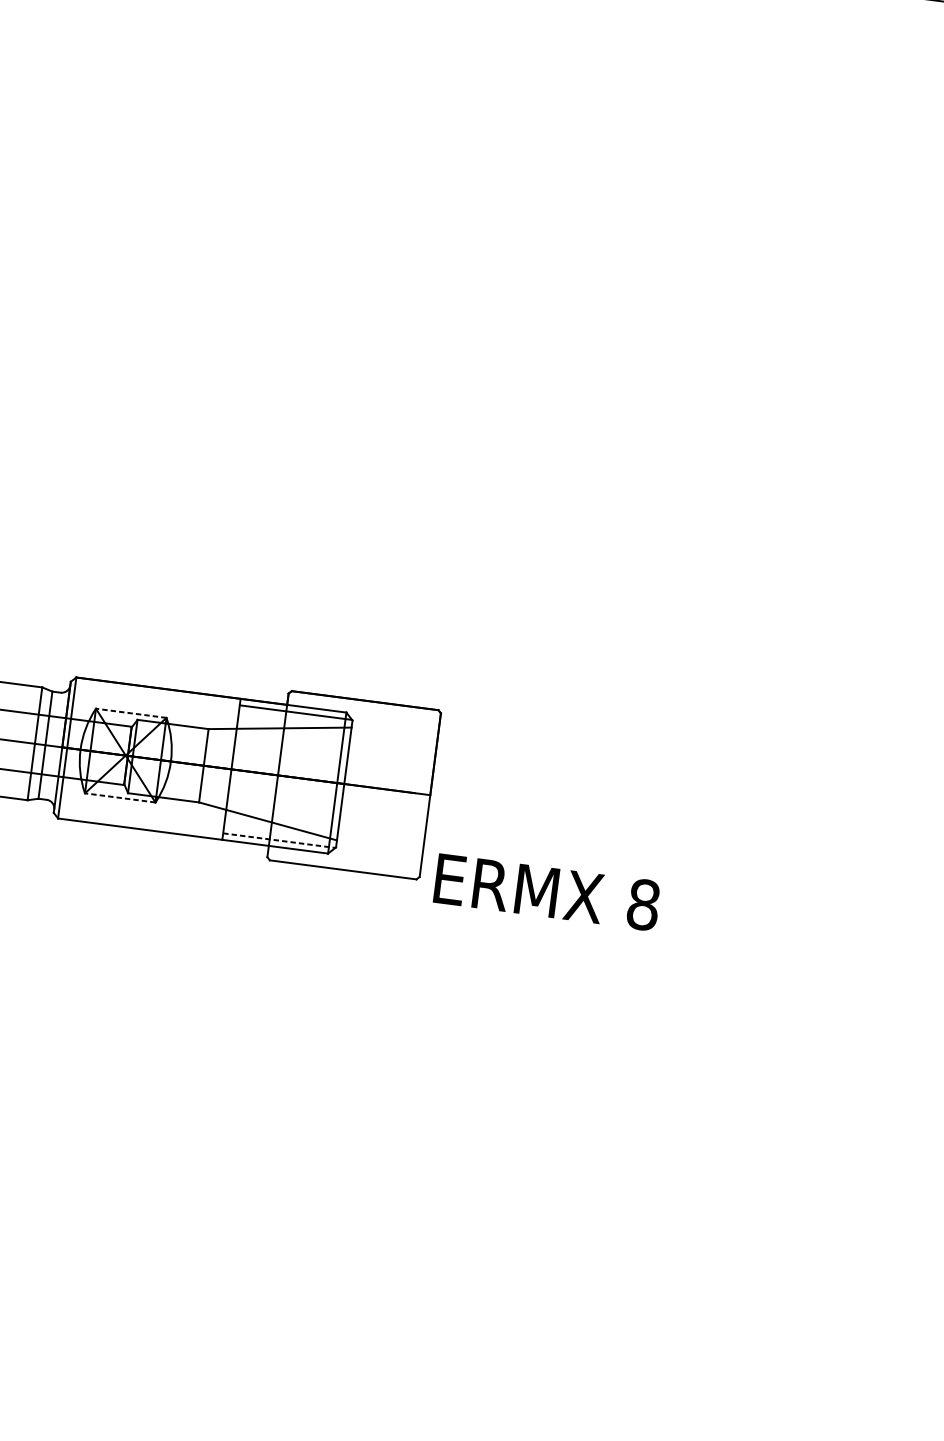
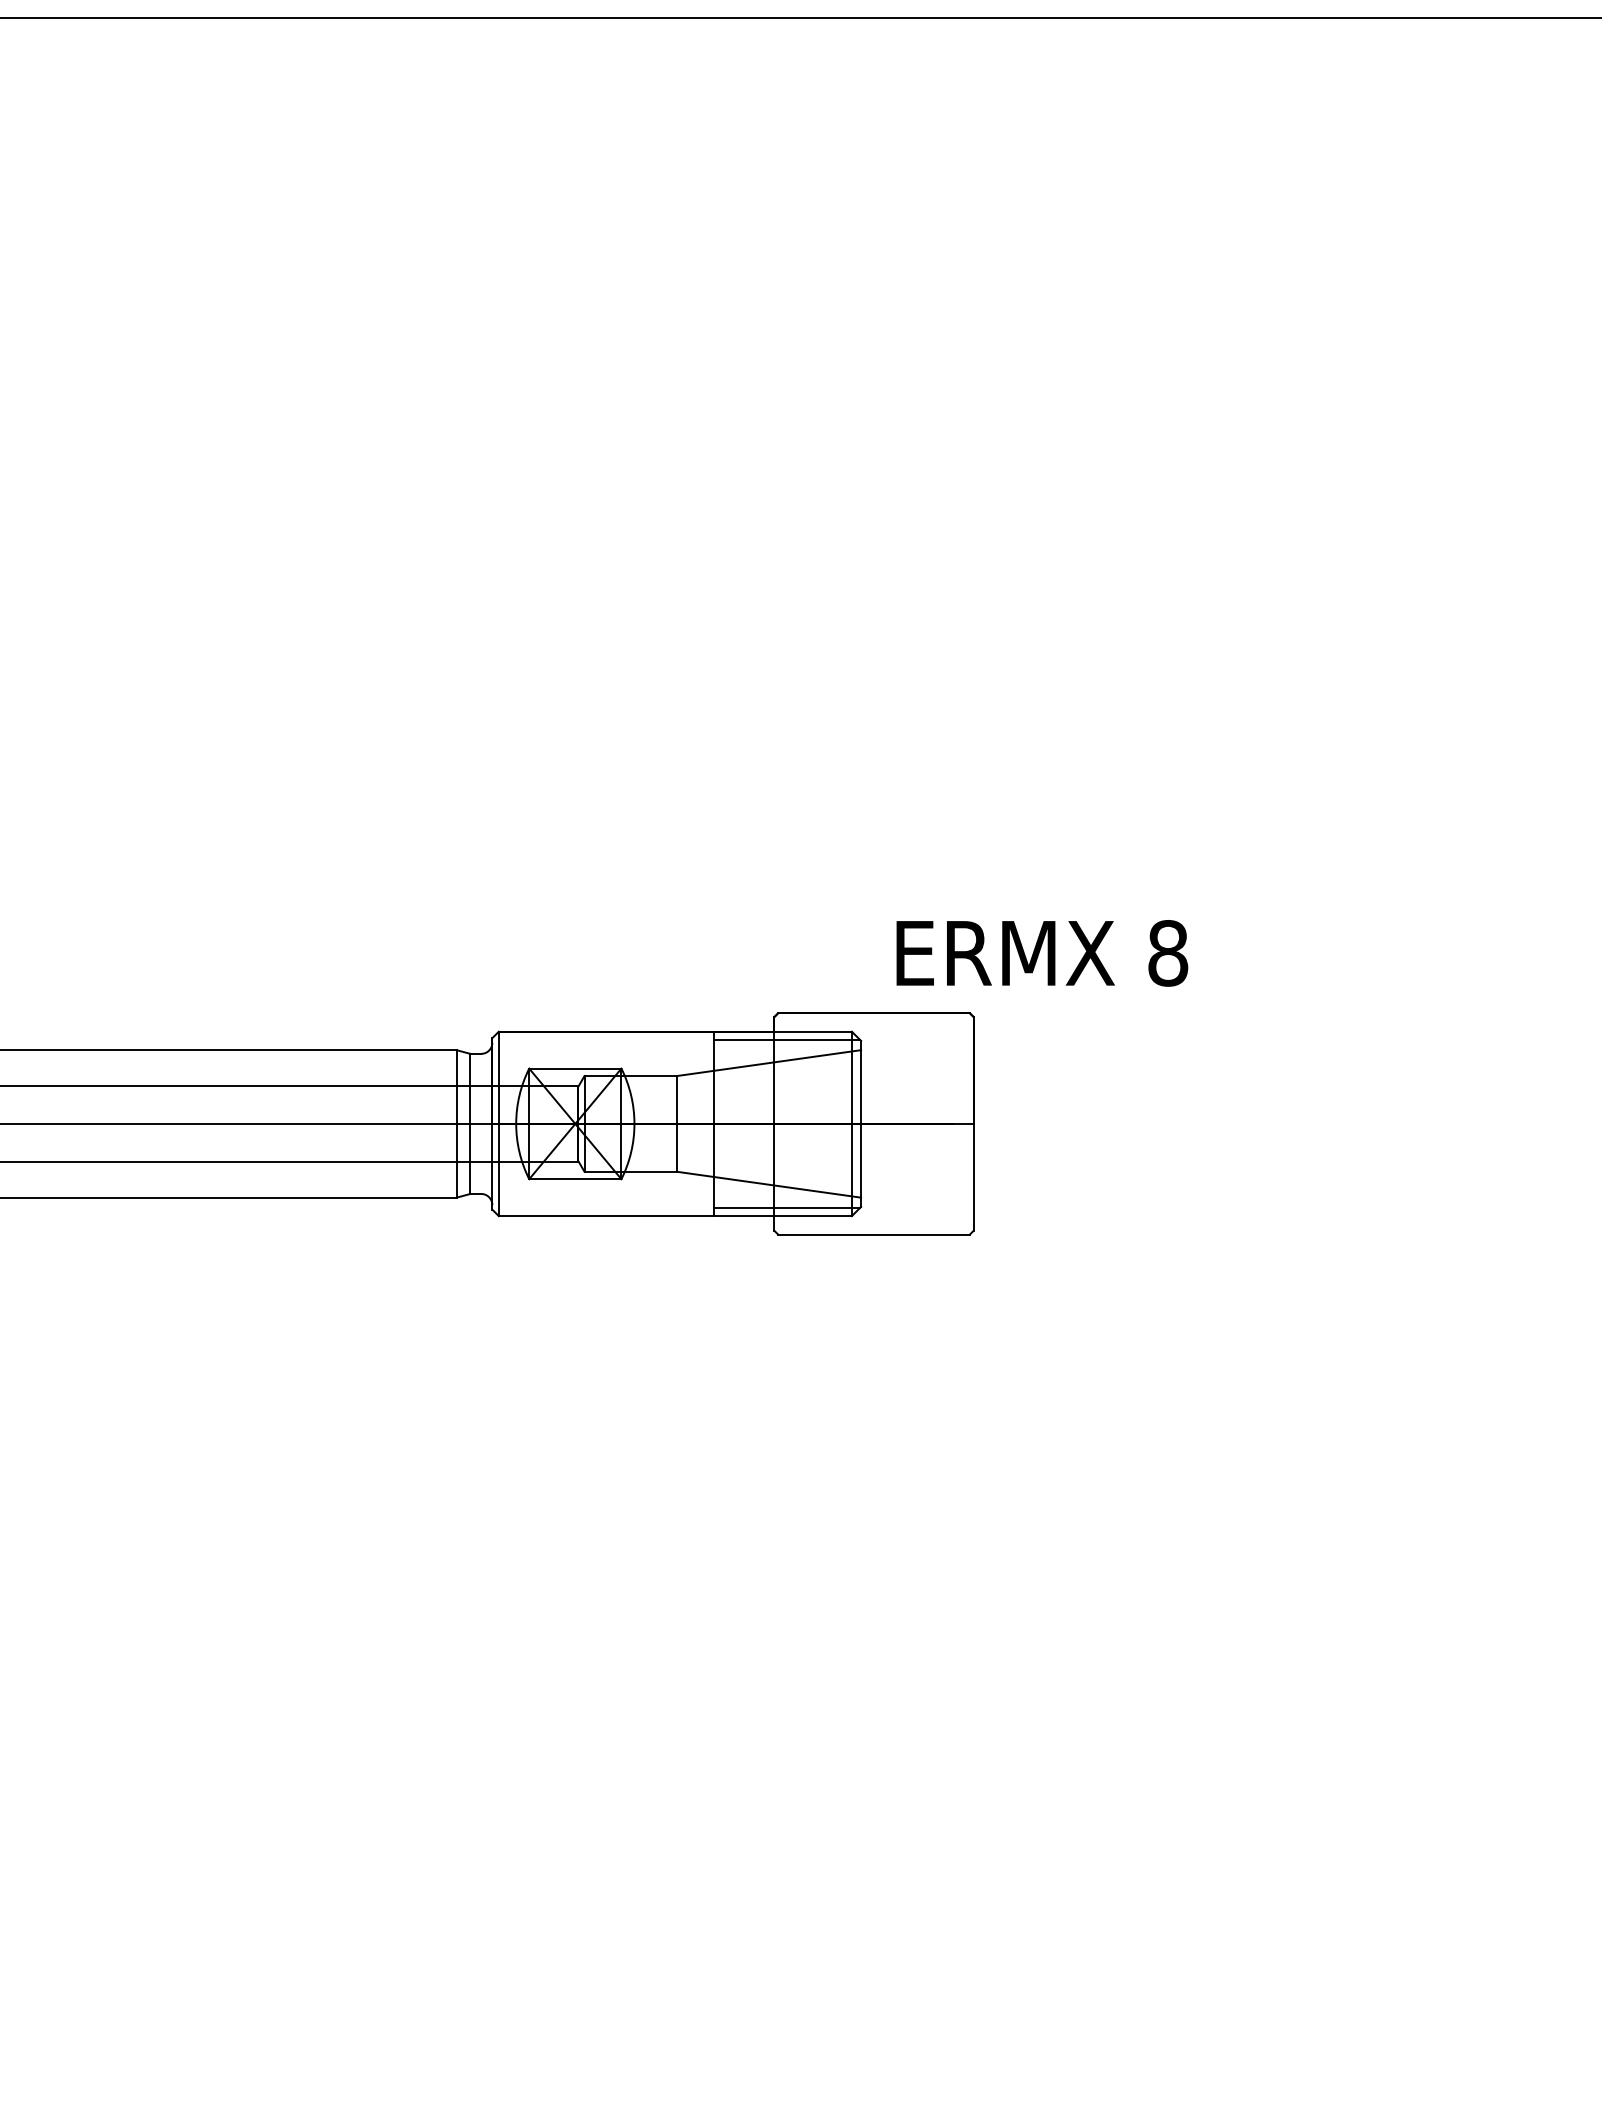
line: (130, 713) -> (574, 1068), dashed -> solid
line: (119, 798) -> (574, 1179), dashed -> solid
line: (279, 840) -> (787, 1207), dashed -> solid
text: (547, 892) -> (1042, 953), moved

